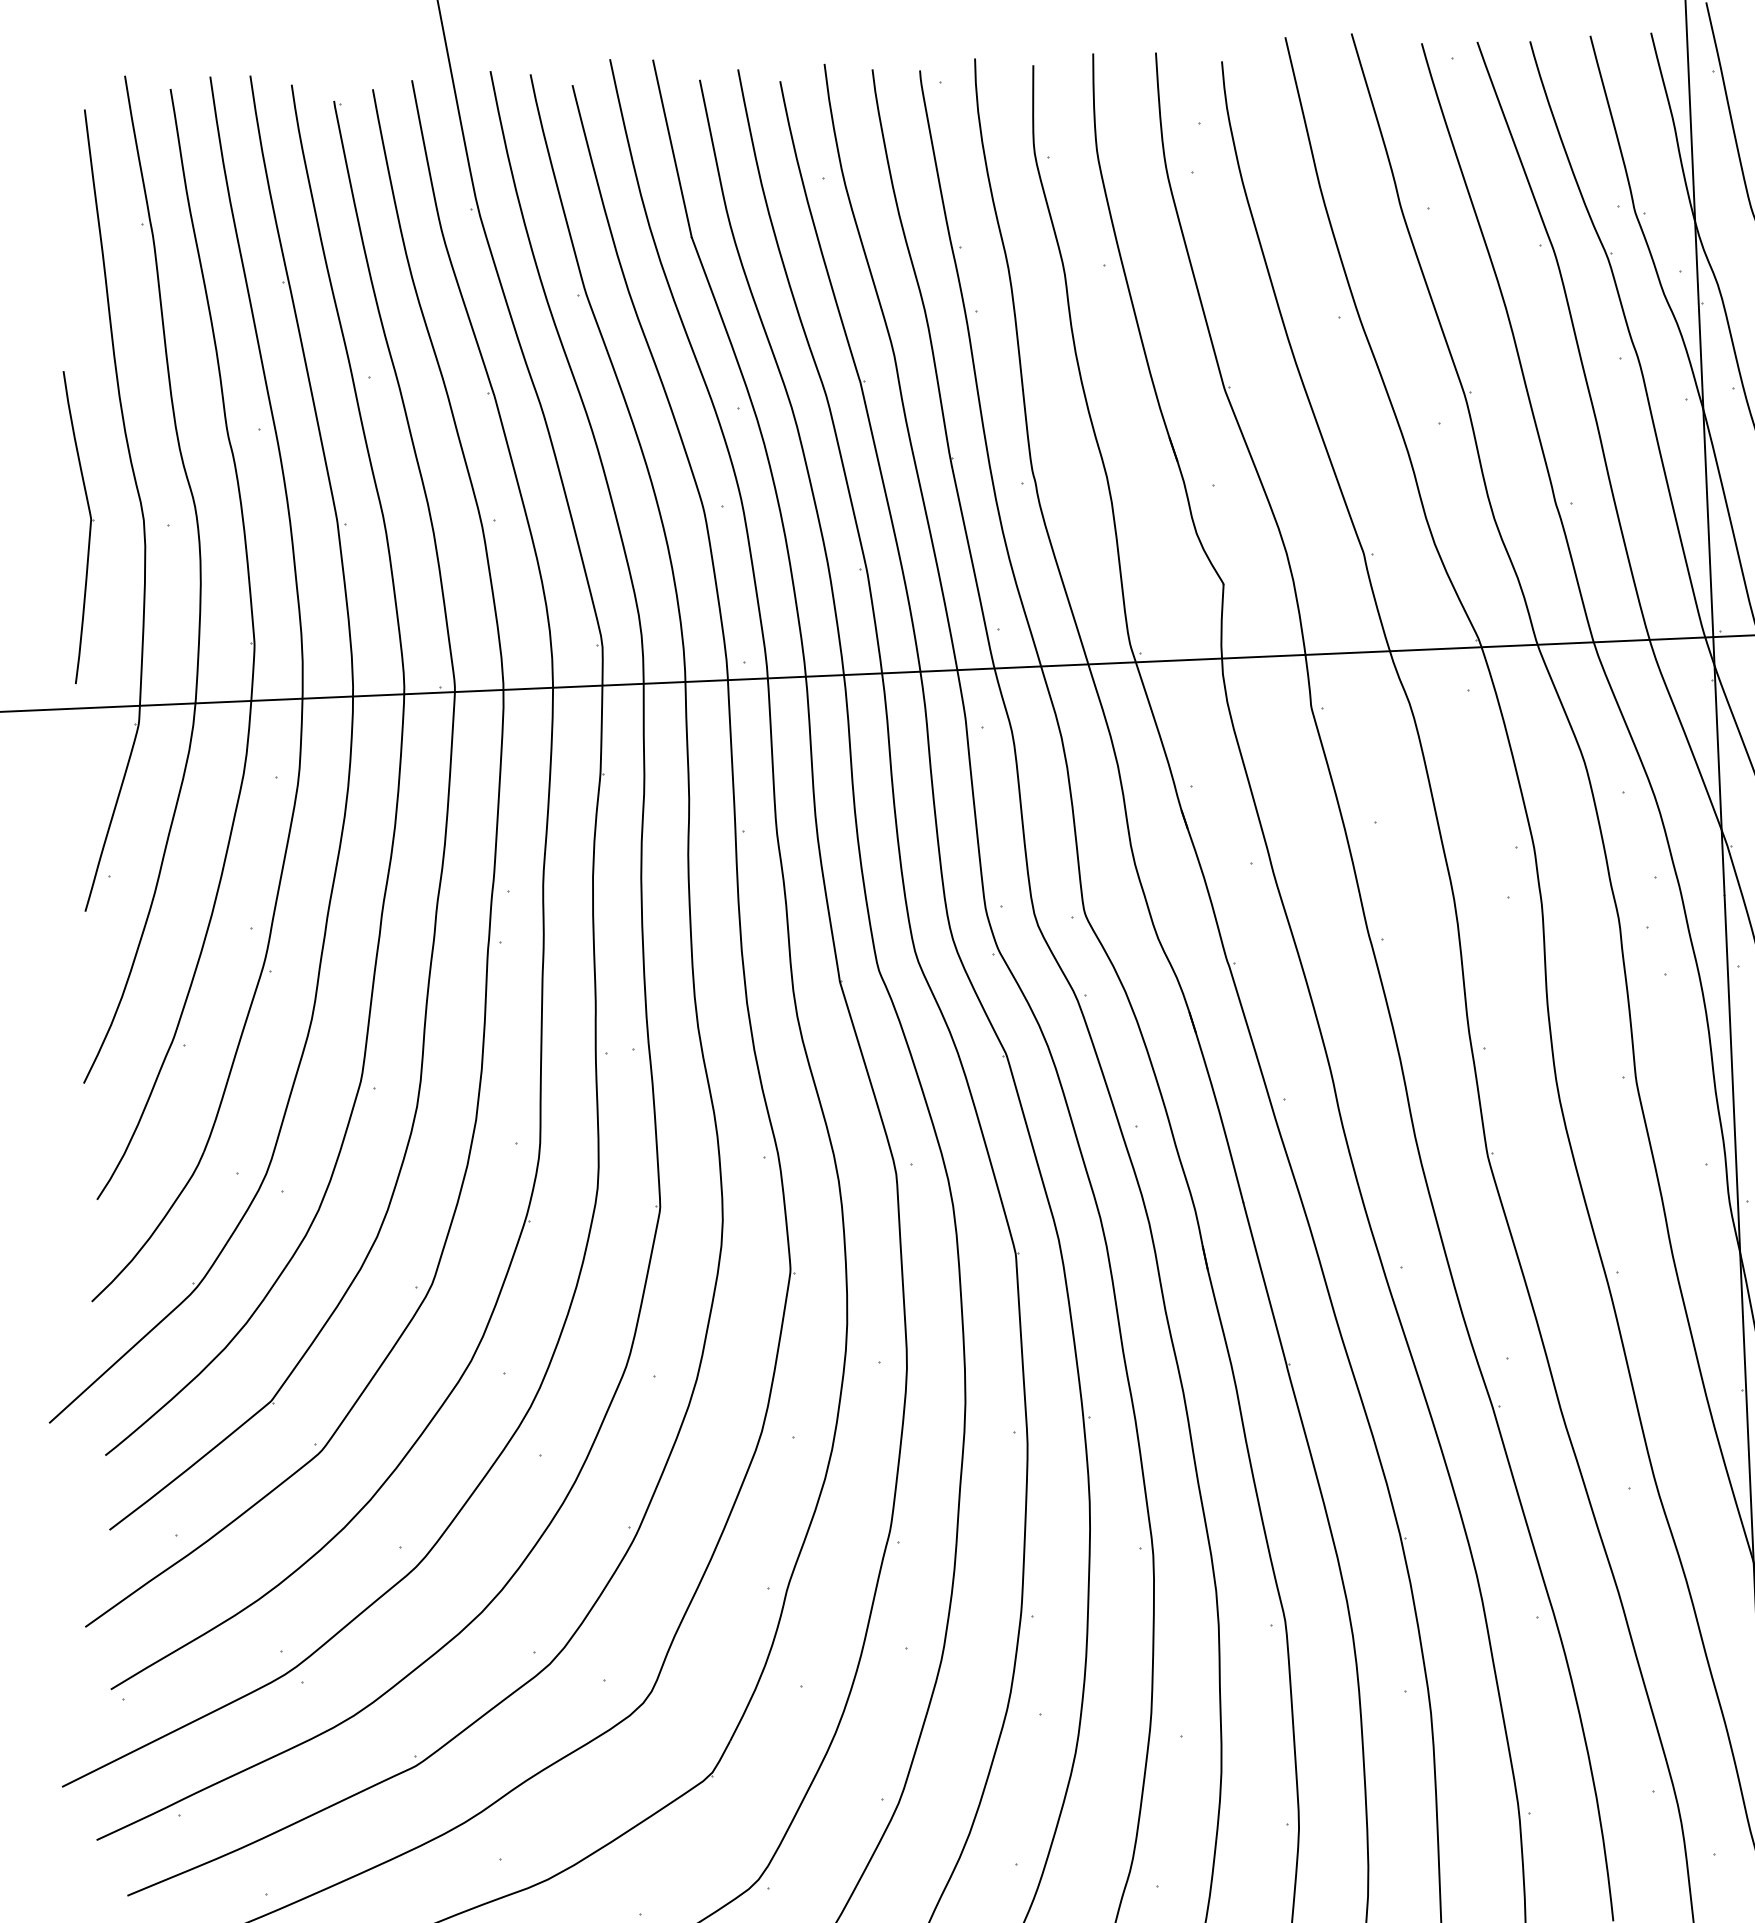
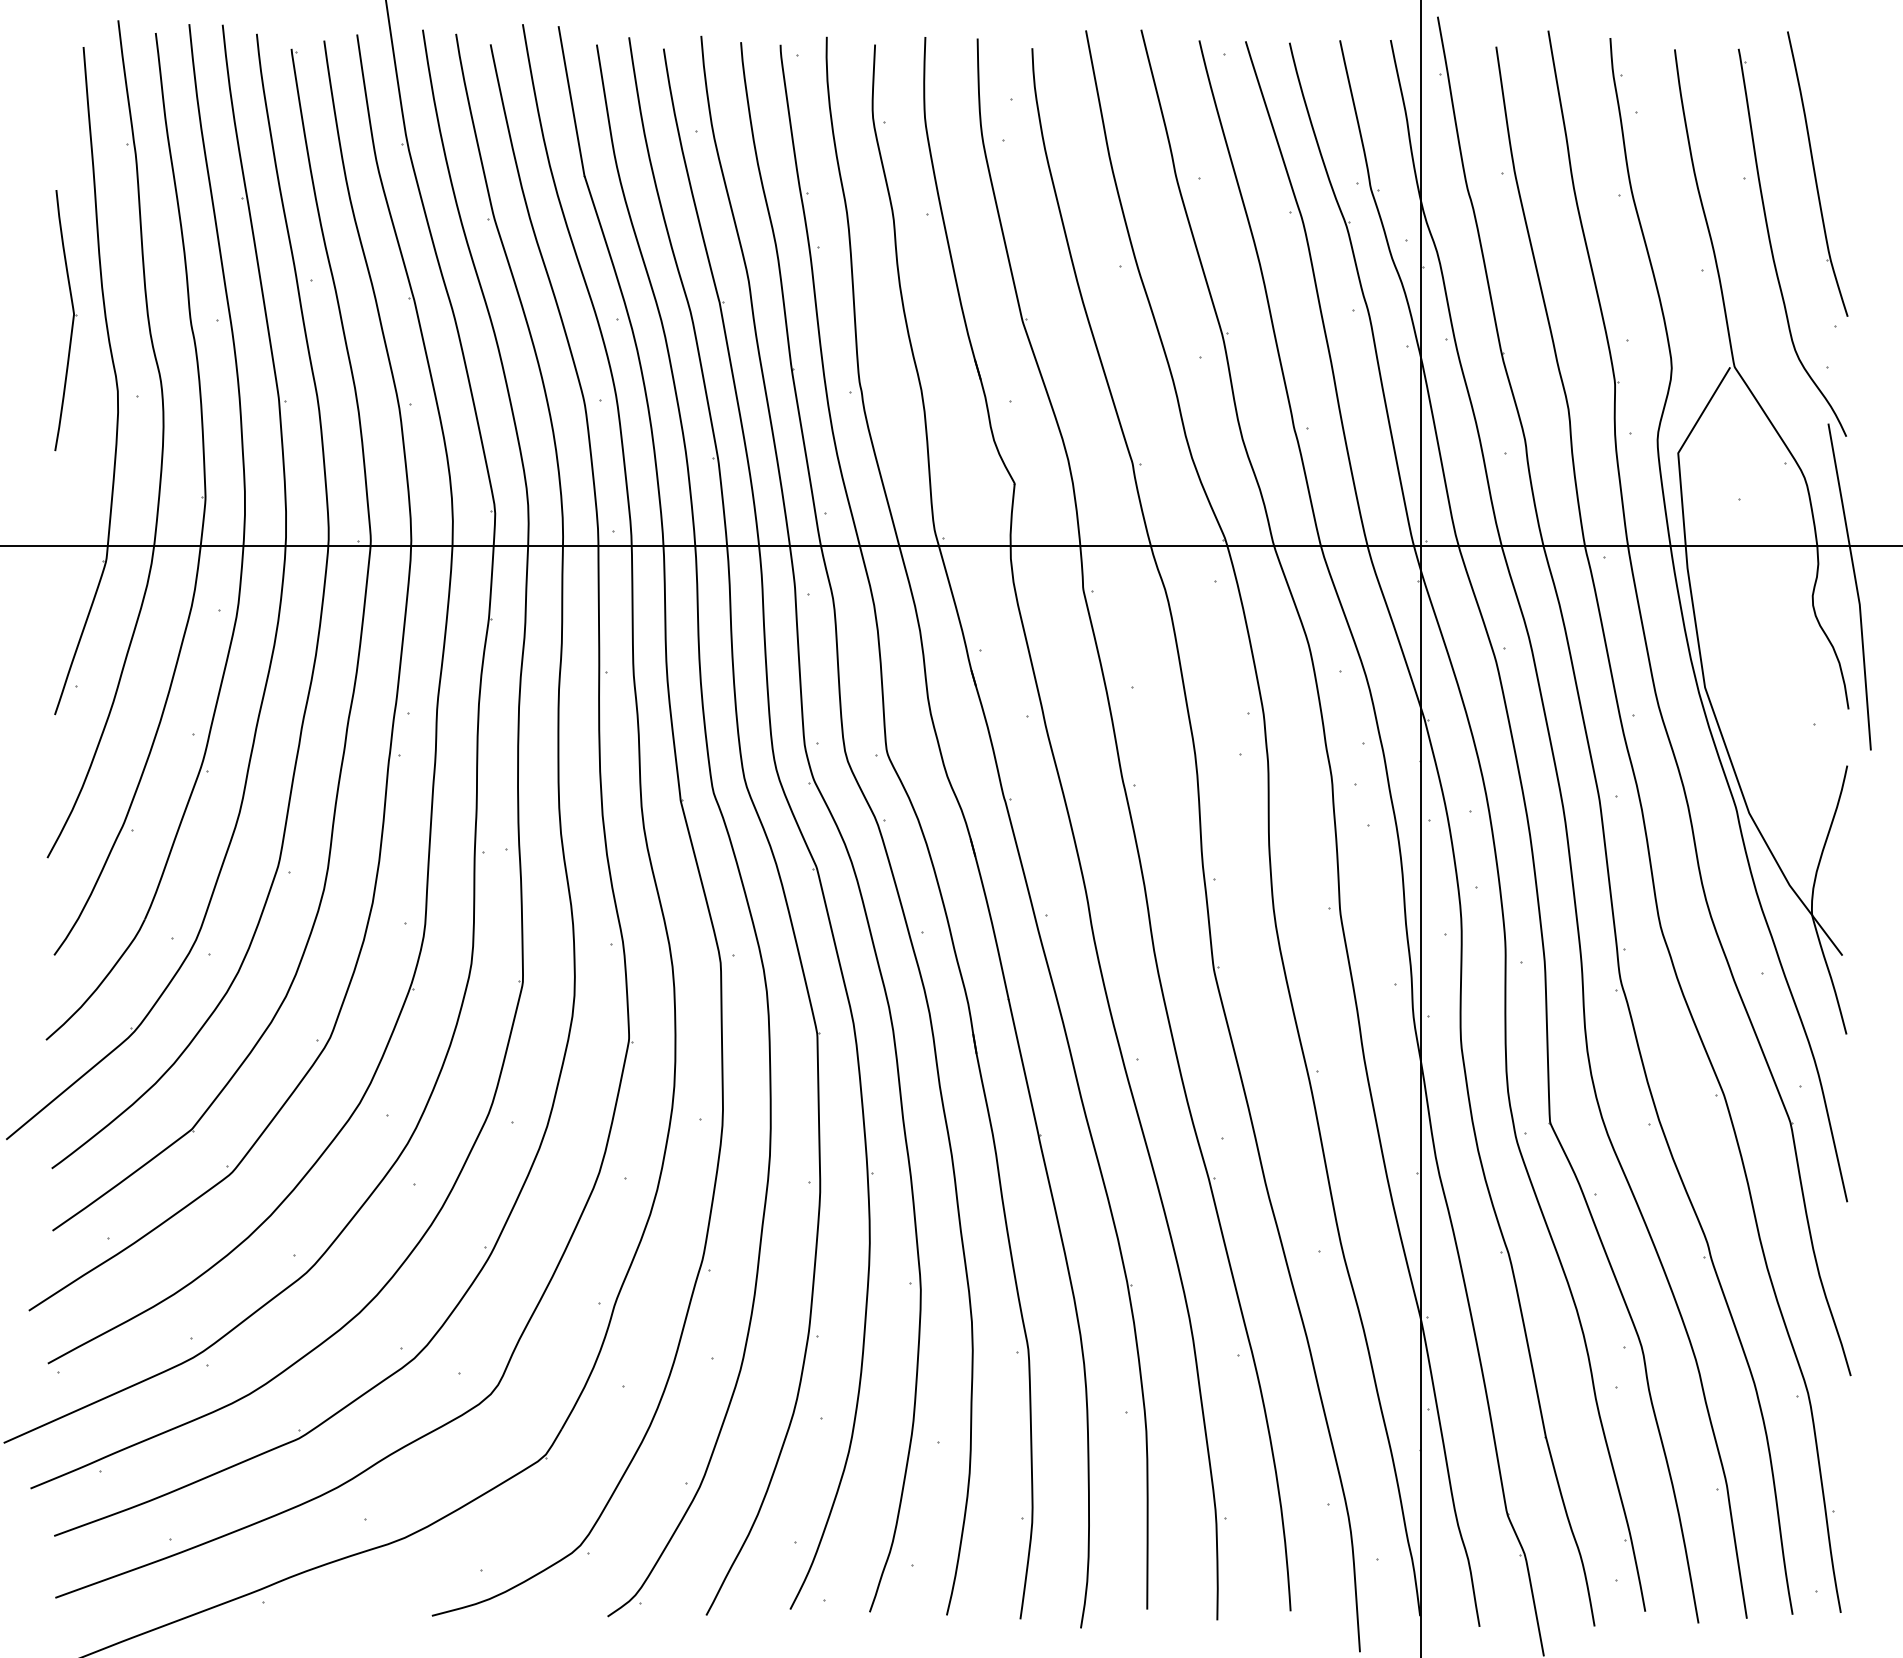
part: (89, 526) -> (72, 320), moved

